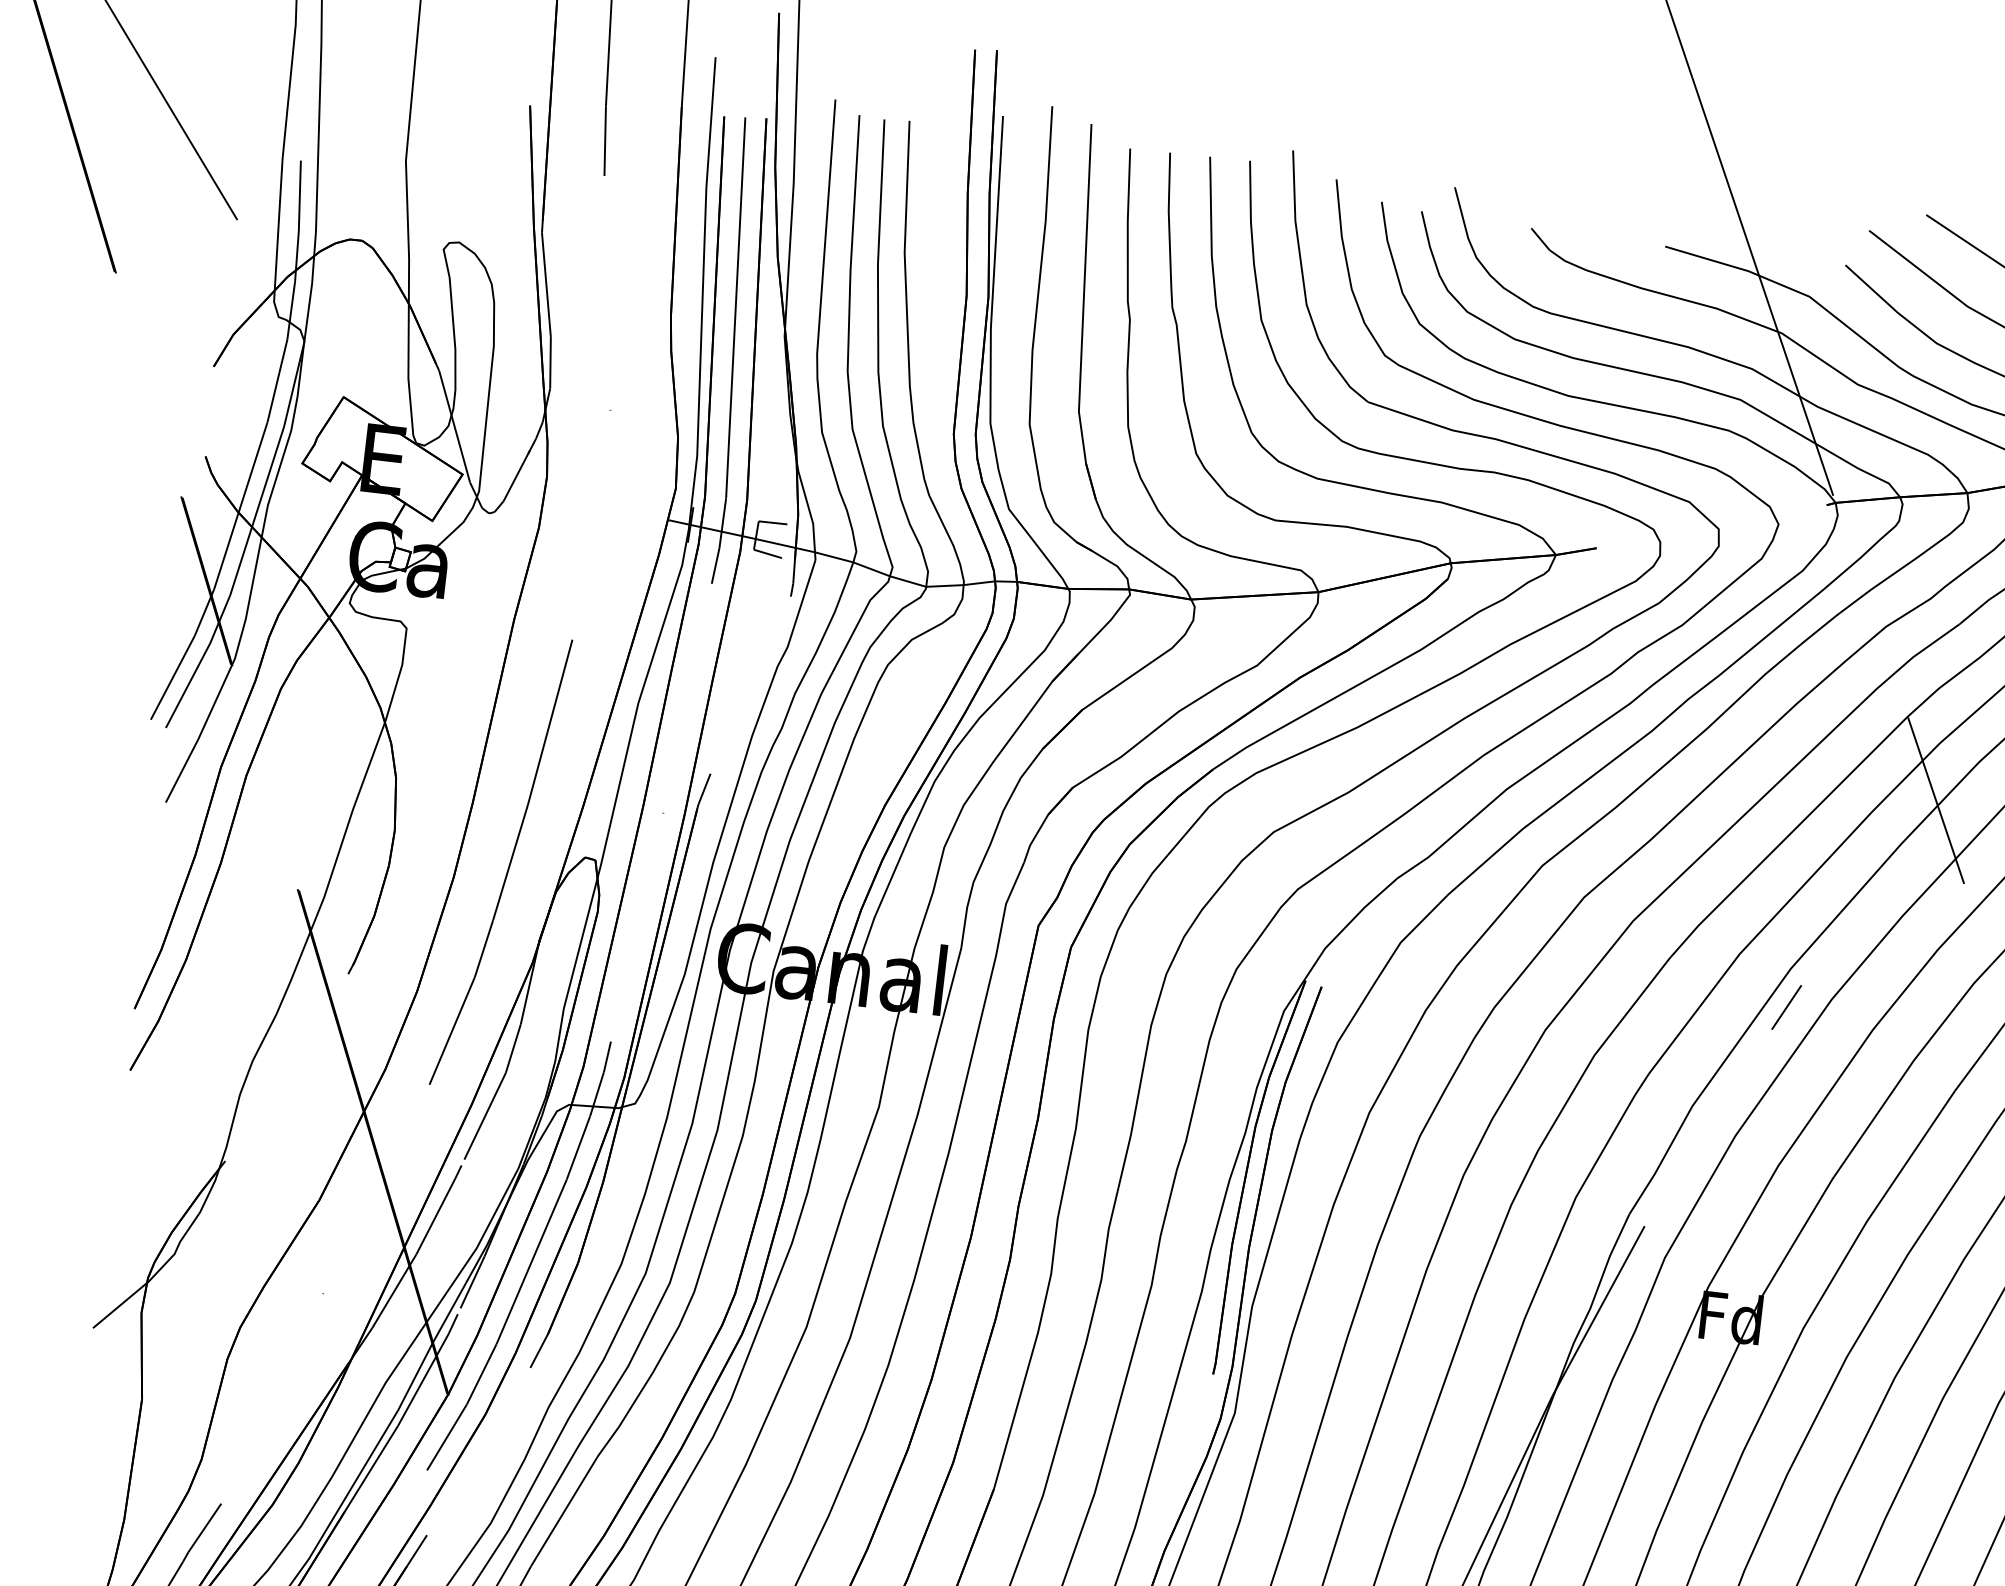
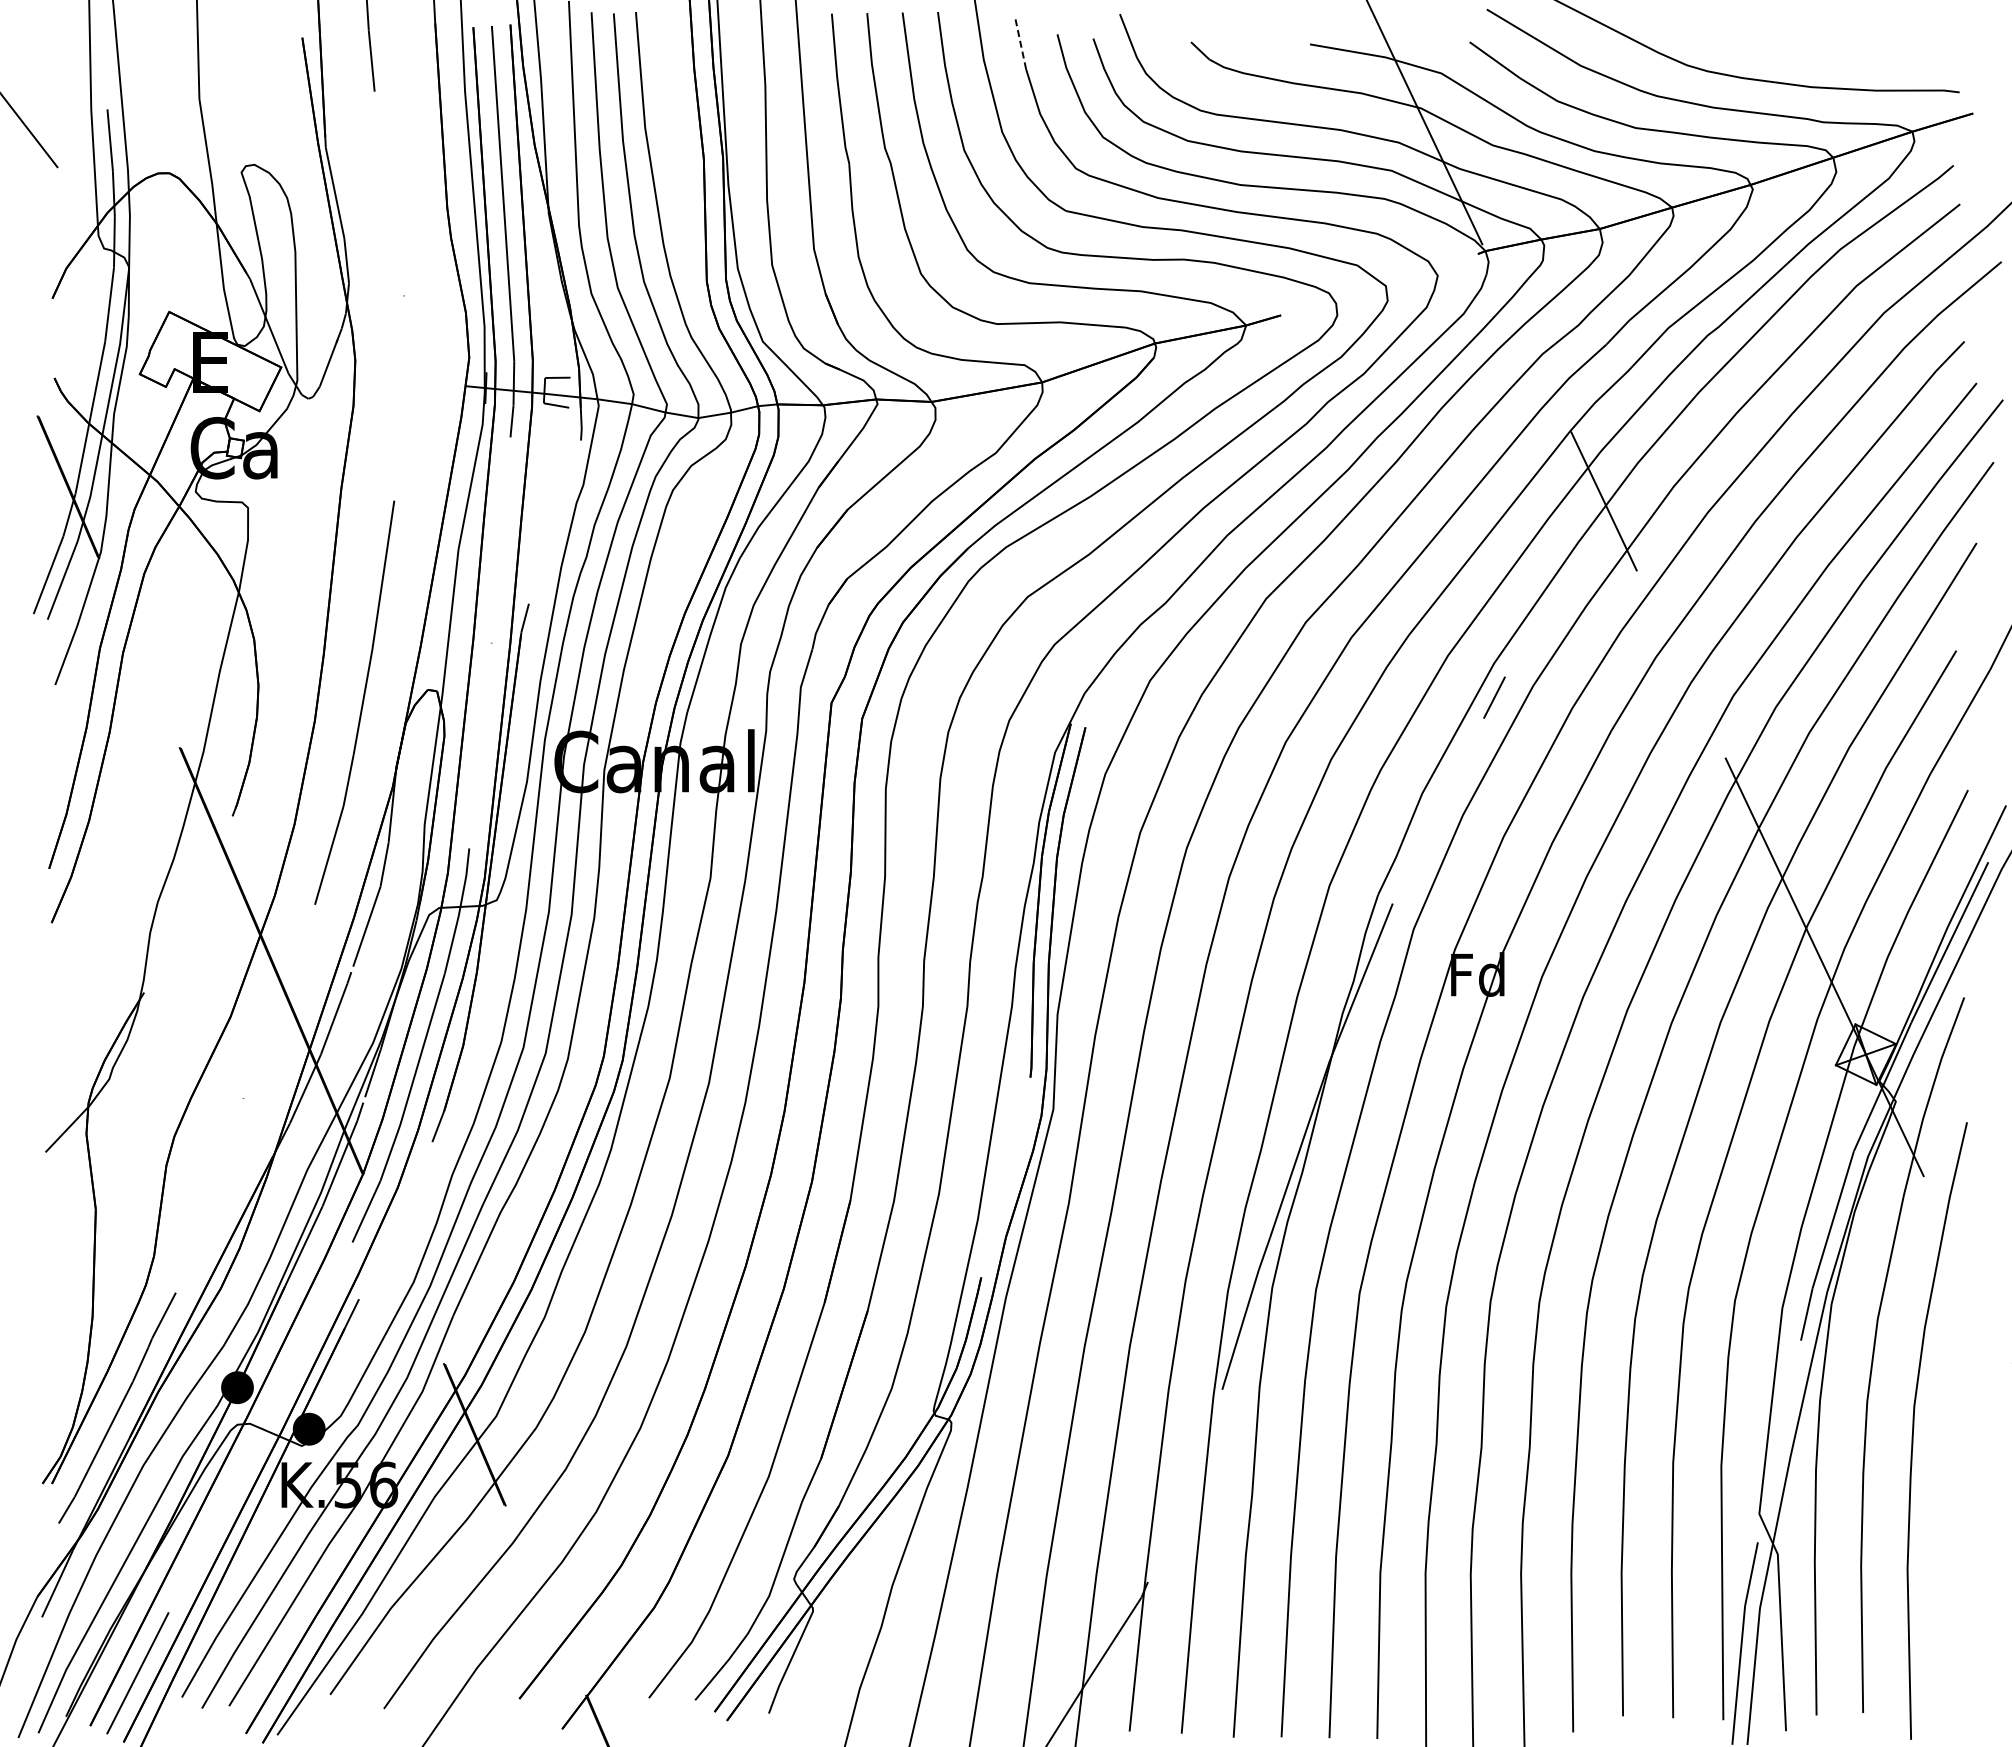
line: (1338, 207) -> (1020, 43), solid -> dashed

